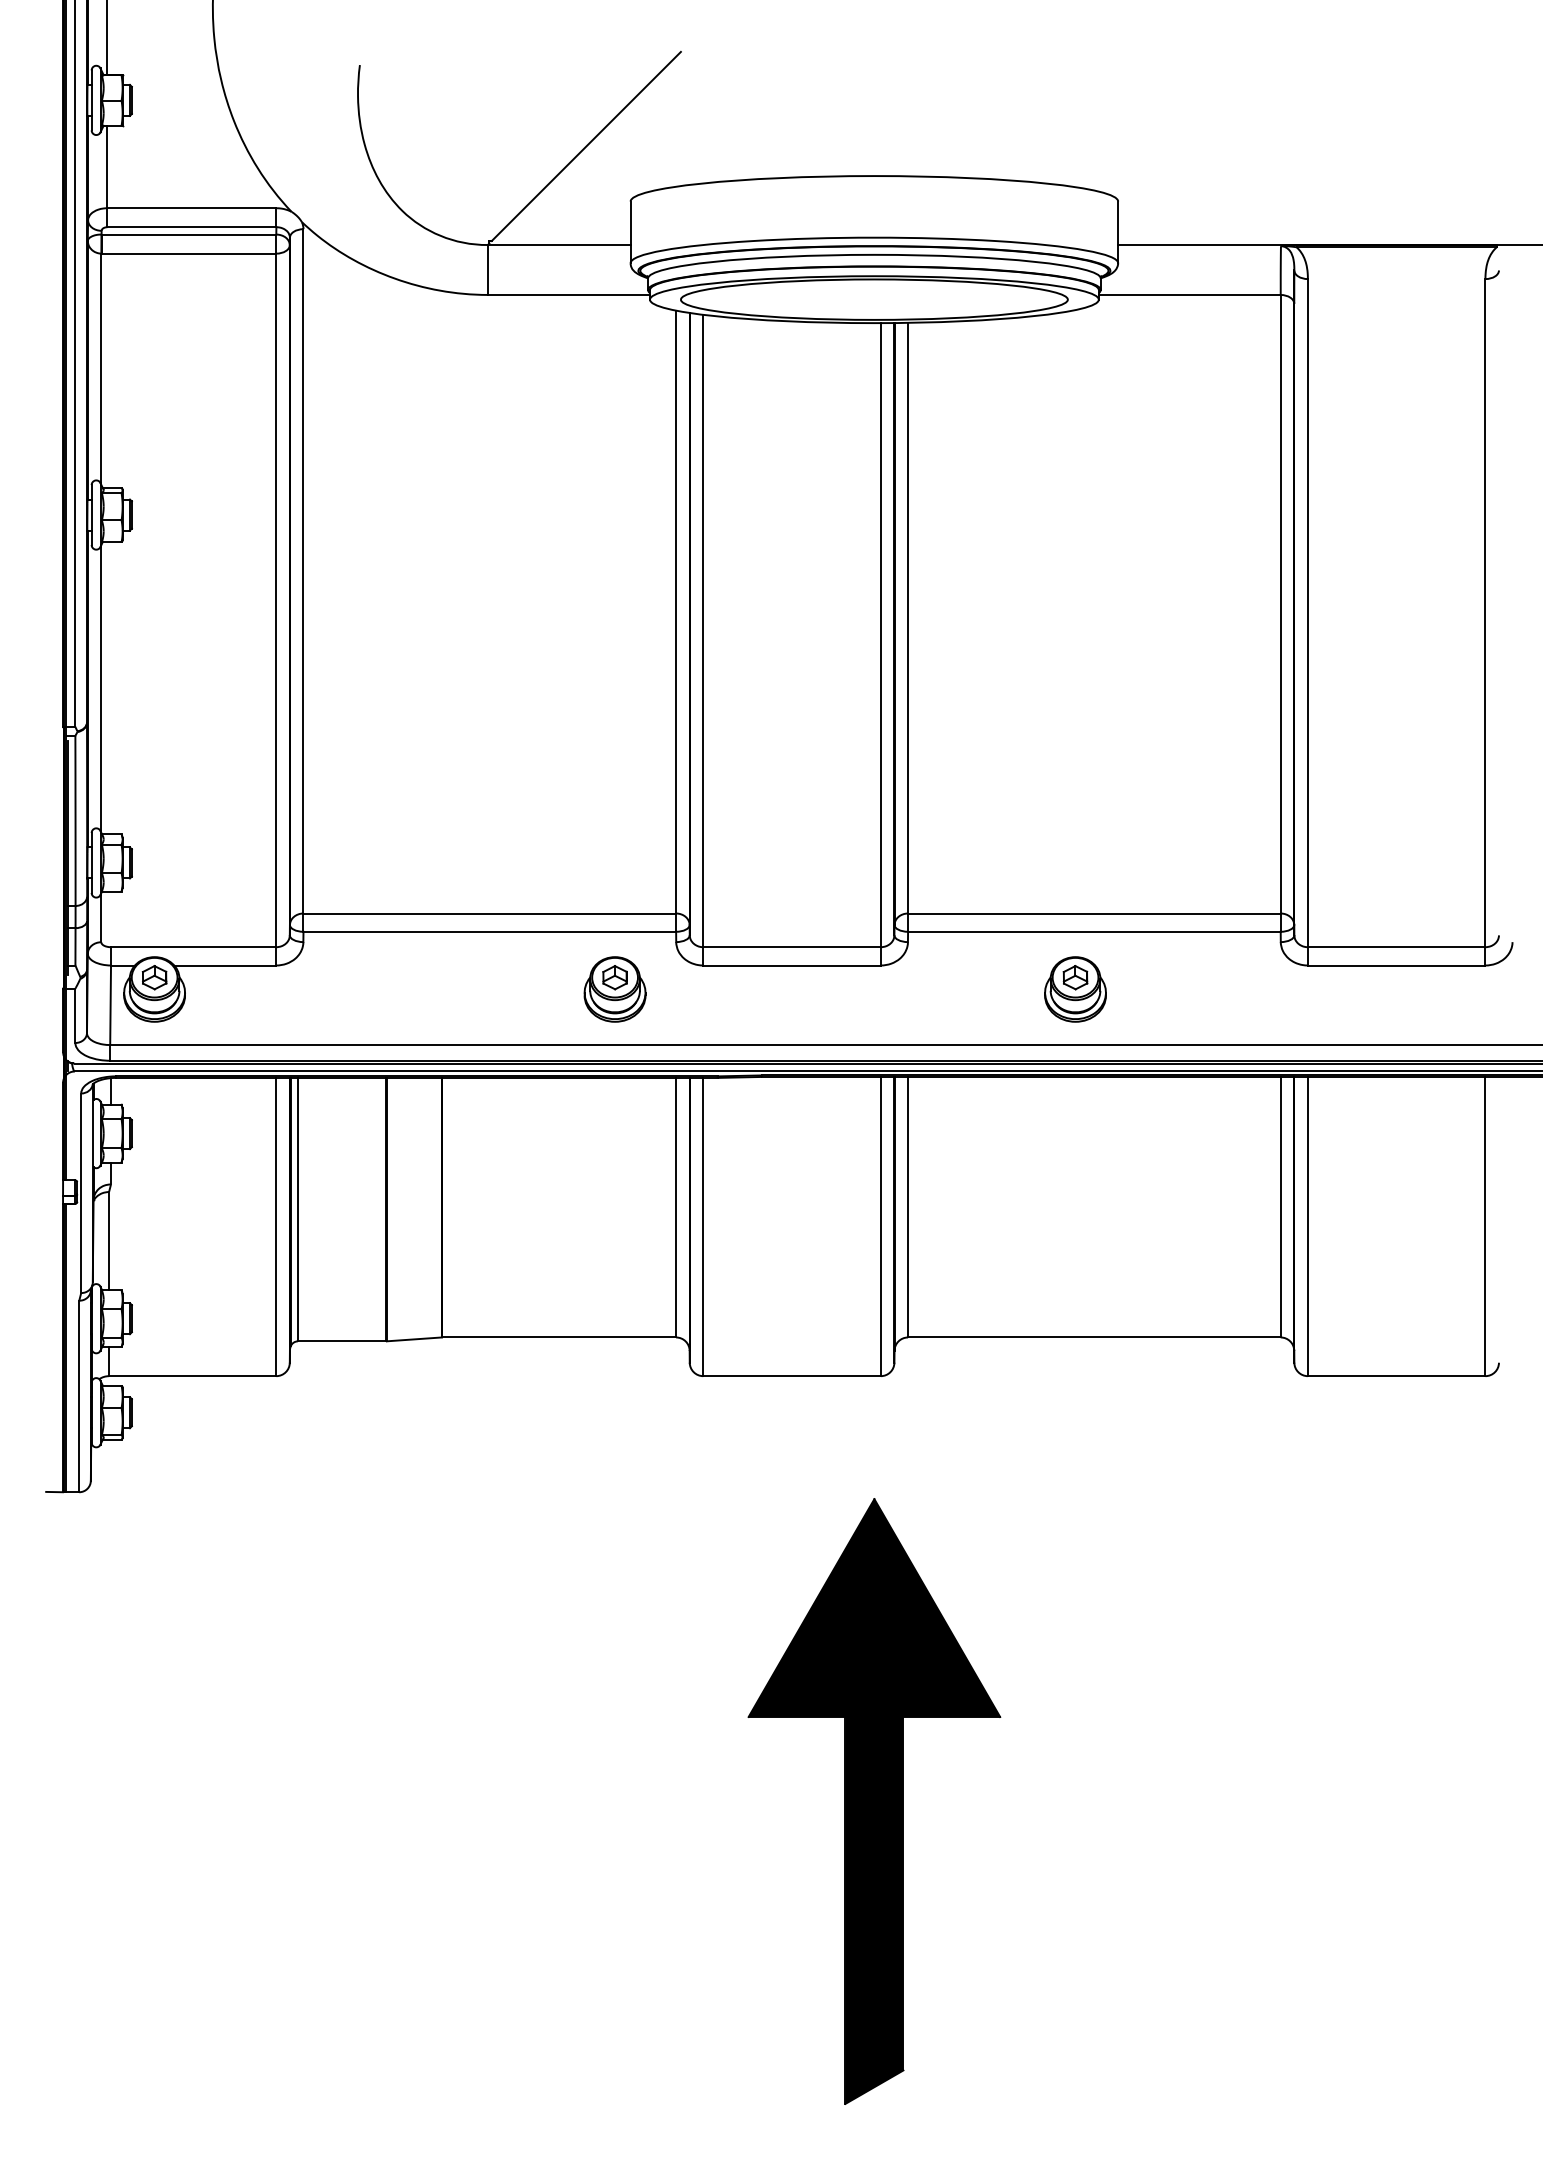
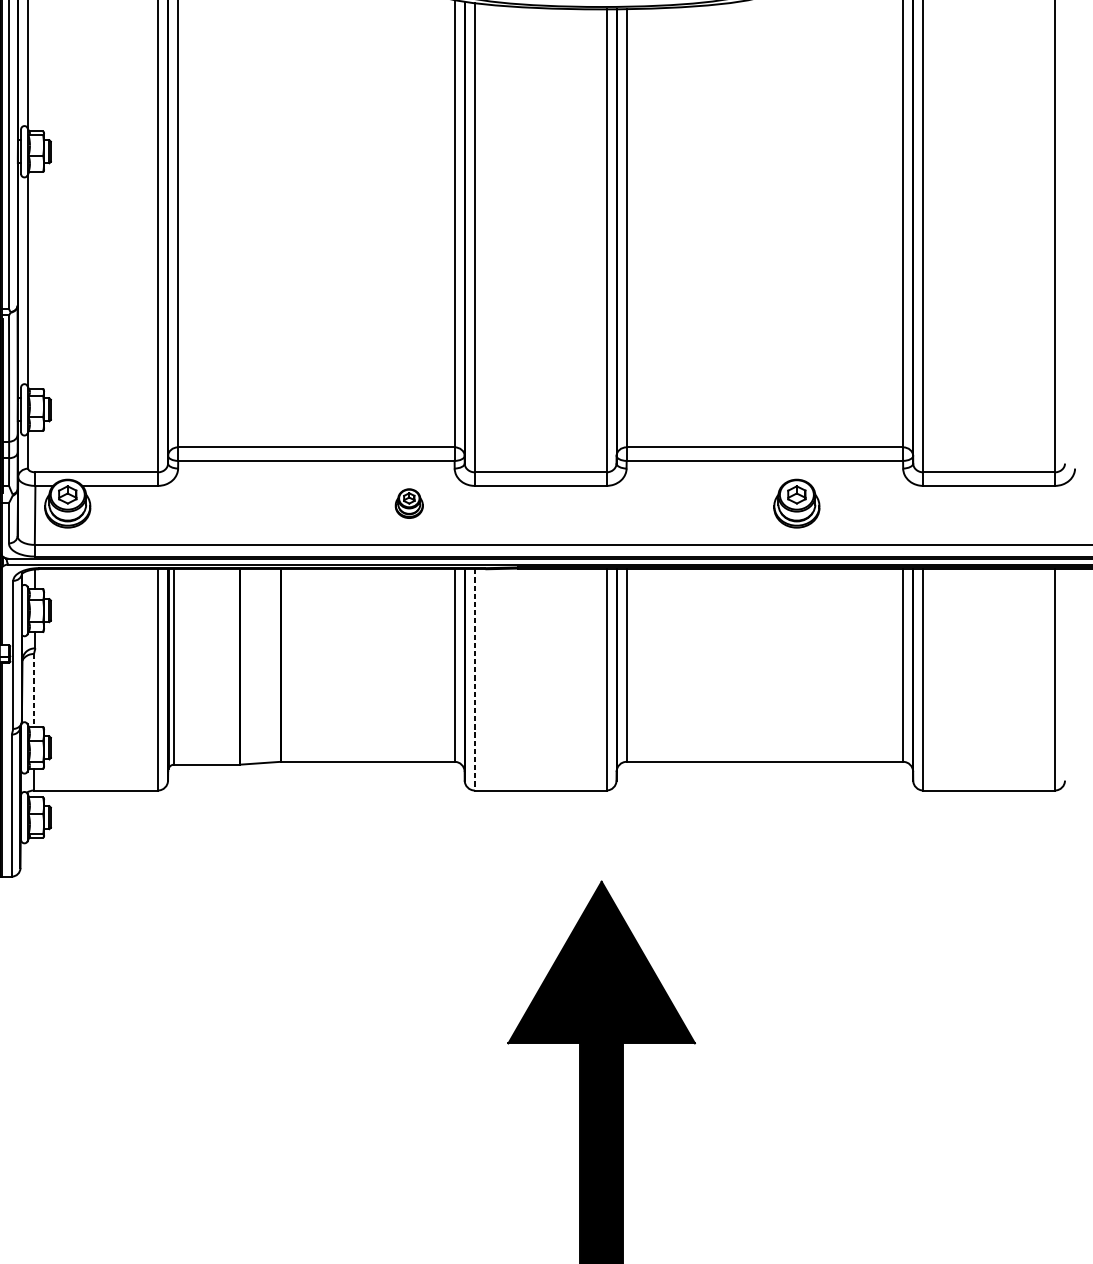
part: (614, 989) -> (408, 503), size x0.6
part: (1075, 989) -> (796, 503), moved
line: (703, 1227) -> (474, 680), solid -> dashed
line: (109, 1241) -> (34, 690), solid -> dashed

